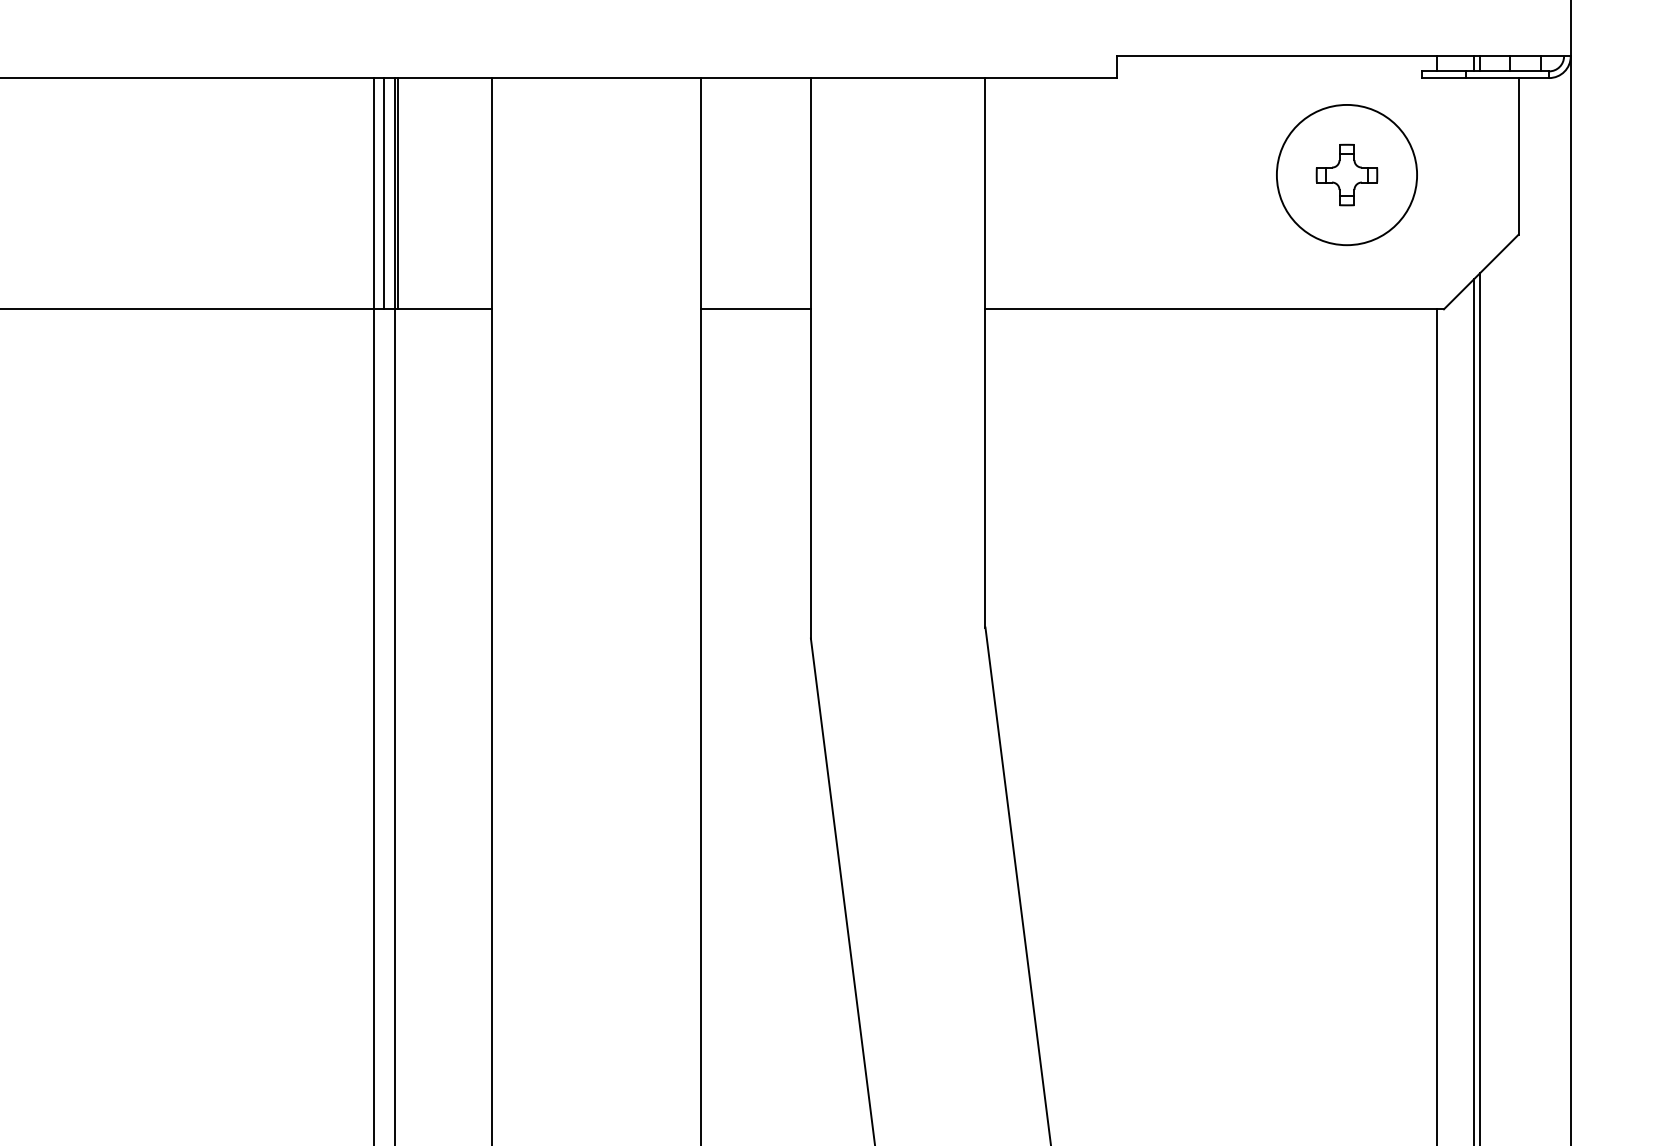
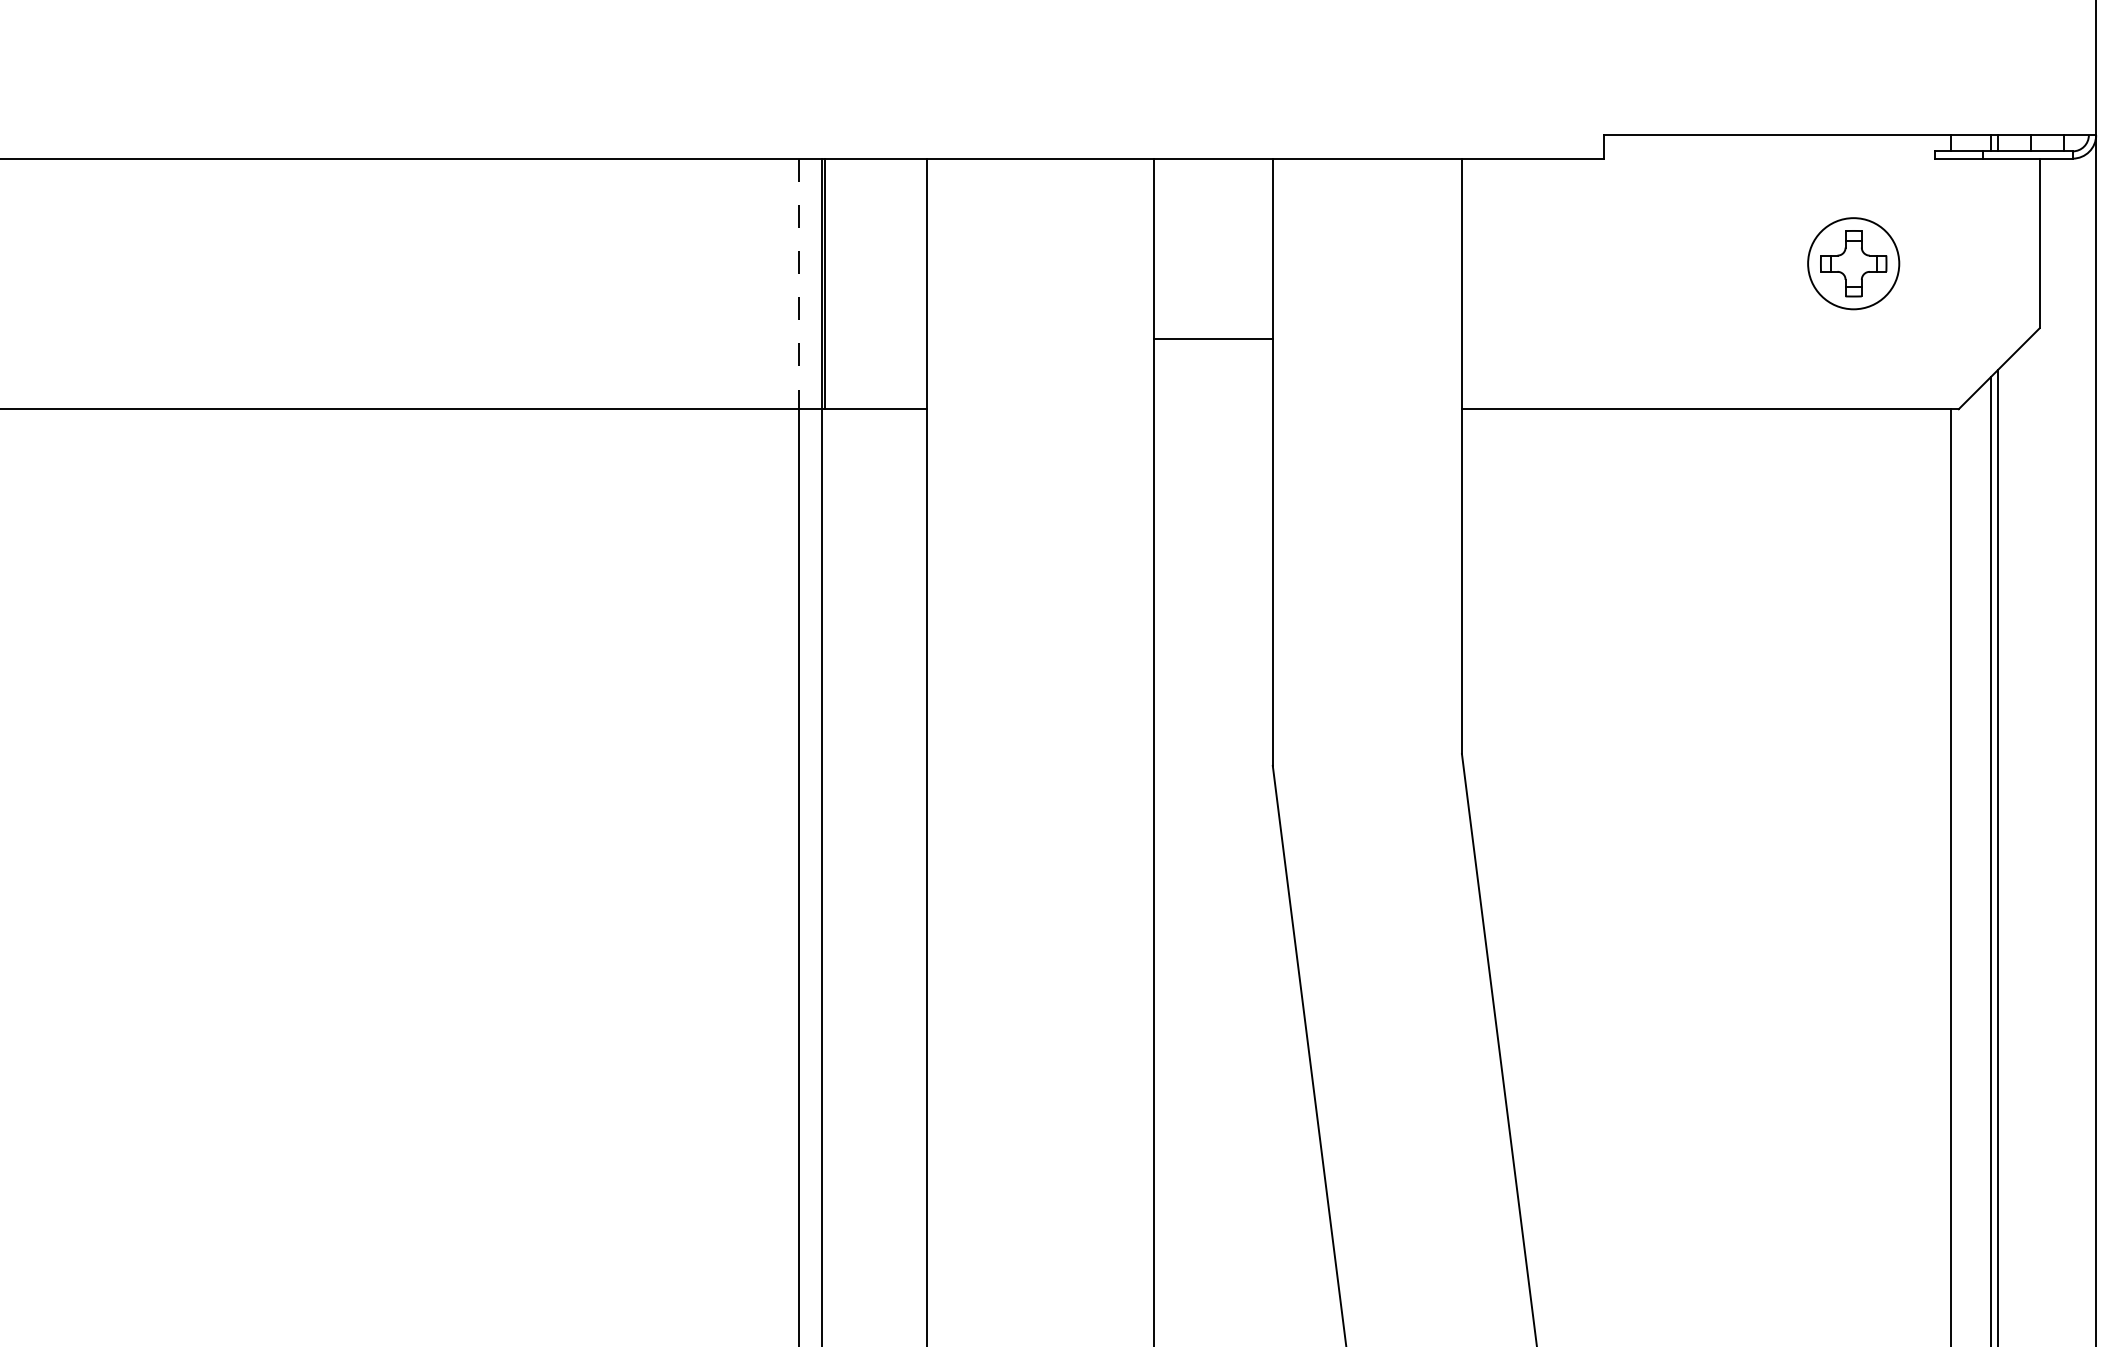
circle: (1346, 174) -> (1853, 263), size x0.6
line: (384, 193) -> (810, 283), removed
line: (374, 194) -> (799, 284), solid -> dashed
line: (755, 309) -> (1212, 339), moved

